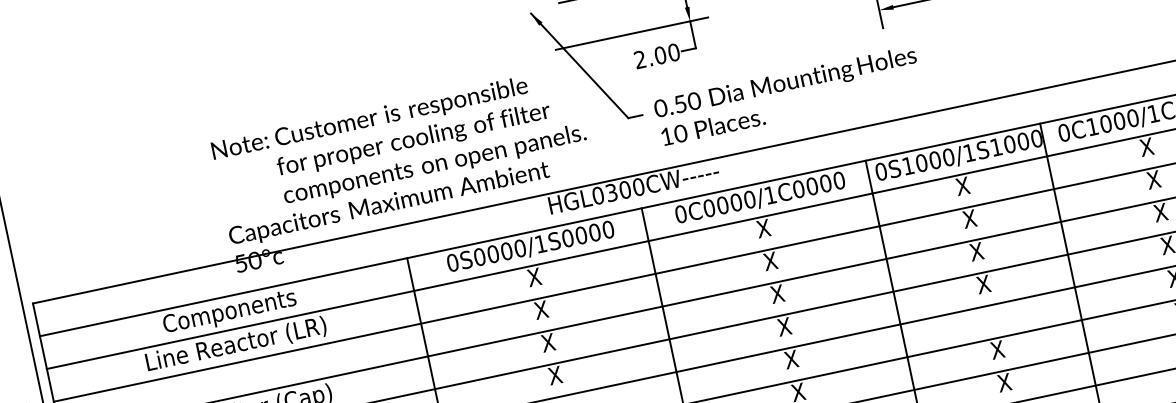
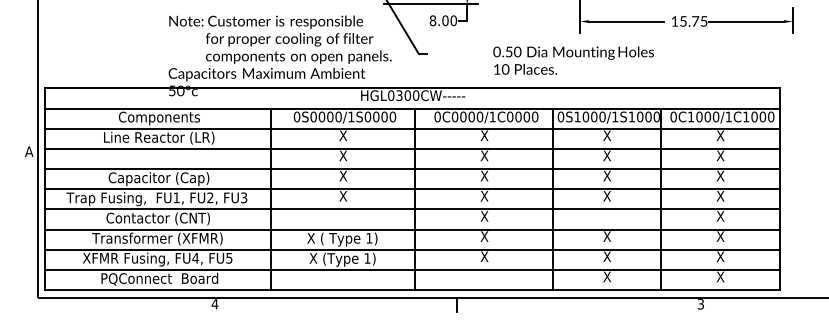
text: (639, 59) -> (432, 20), 2.00 -> 8.00
text: (787, 95) -> (573, 60), moved

